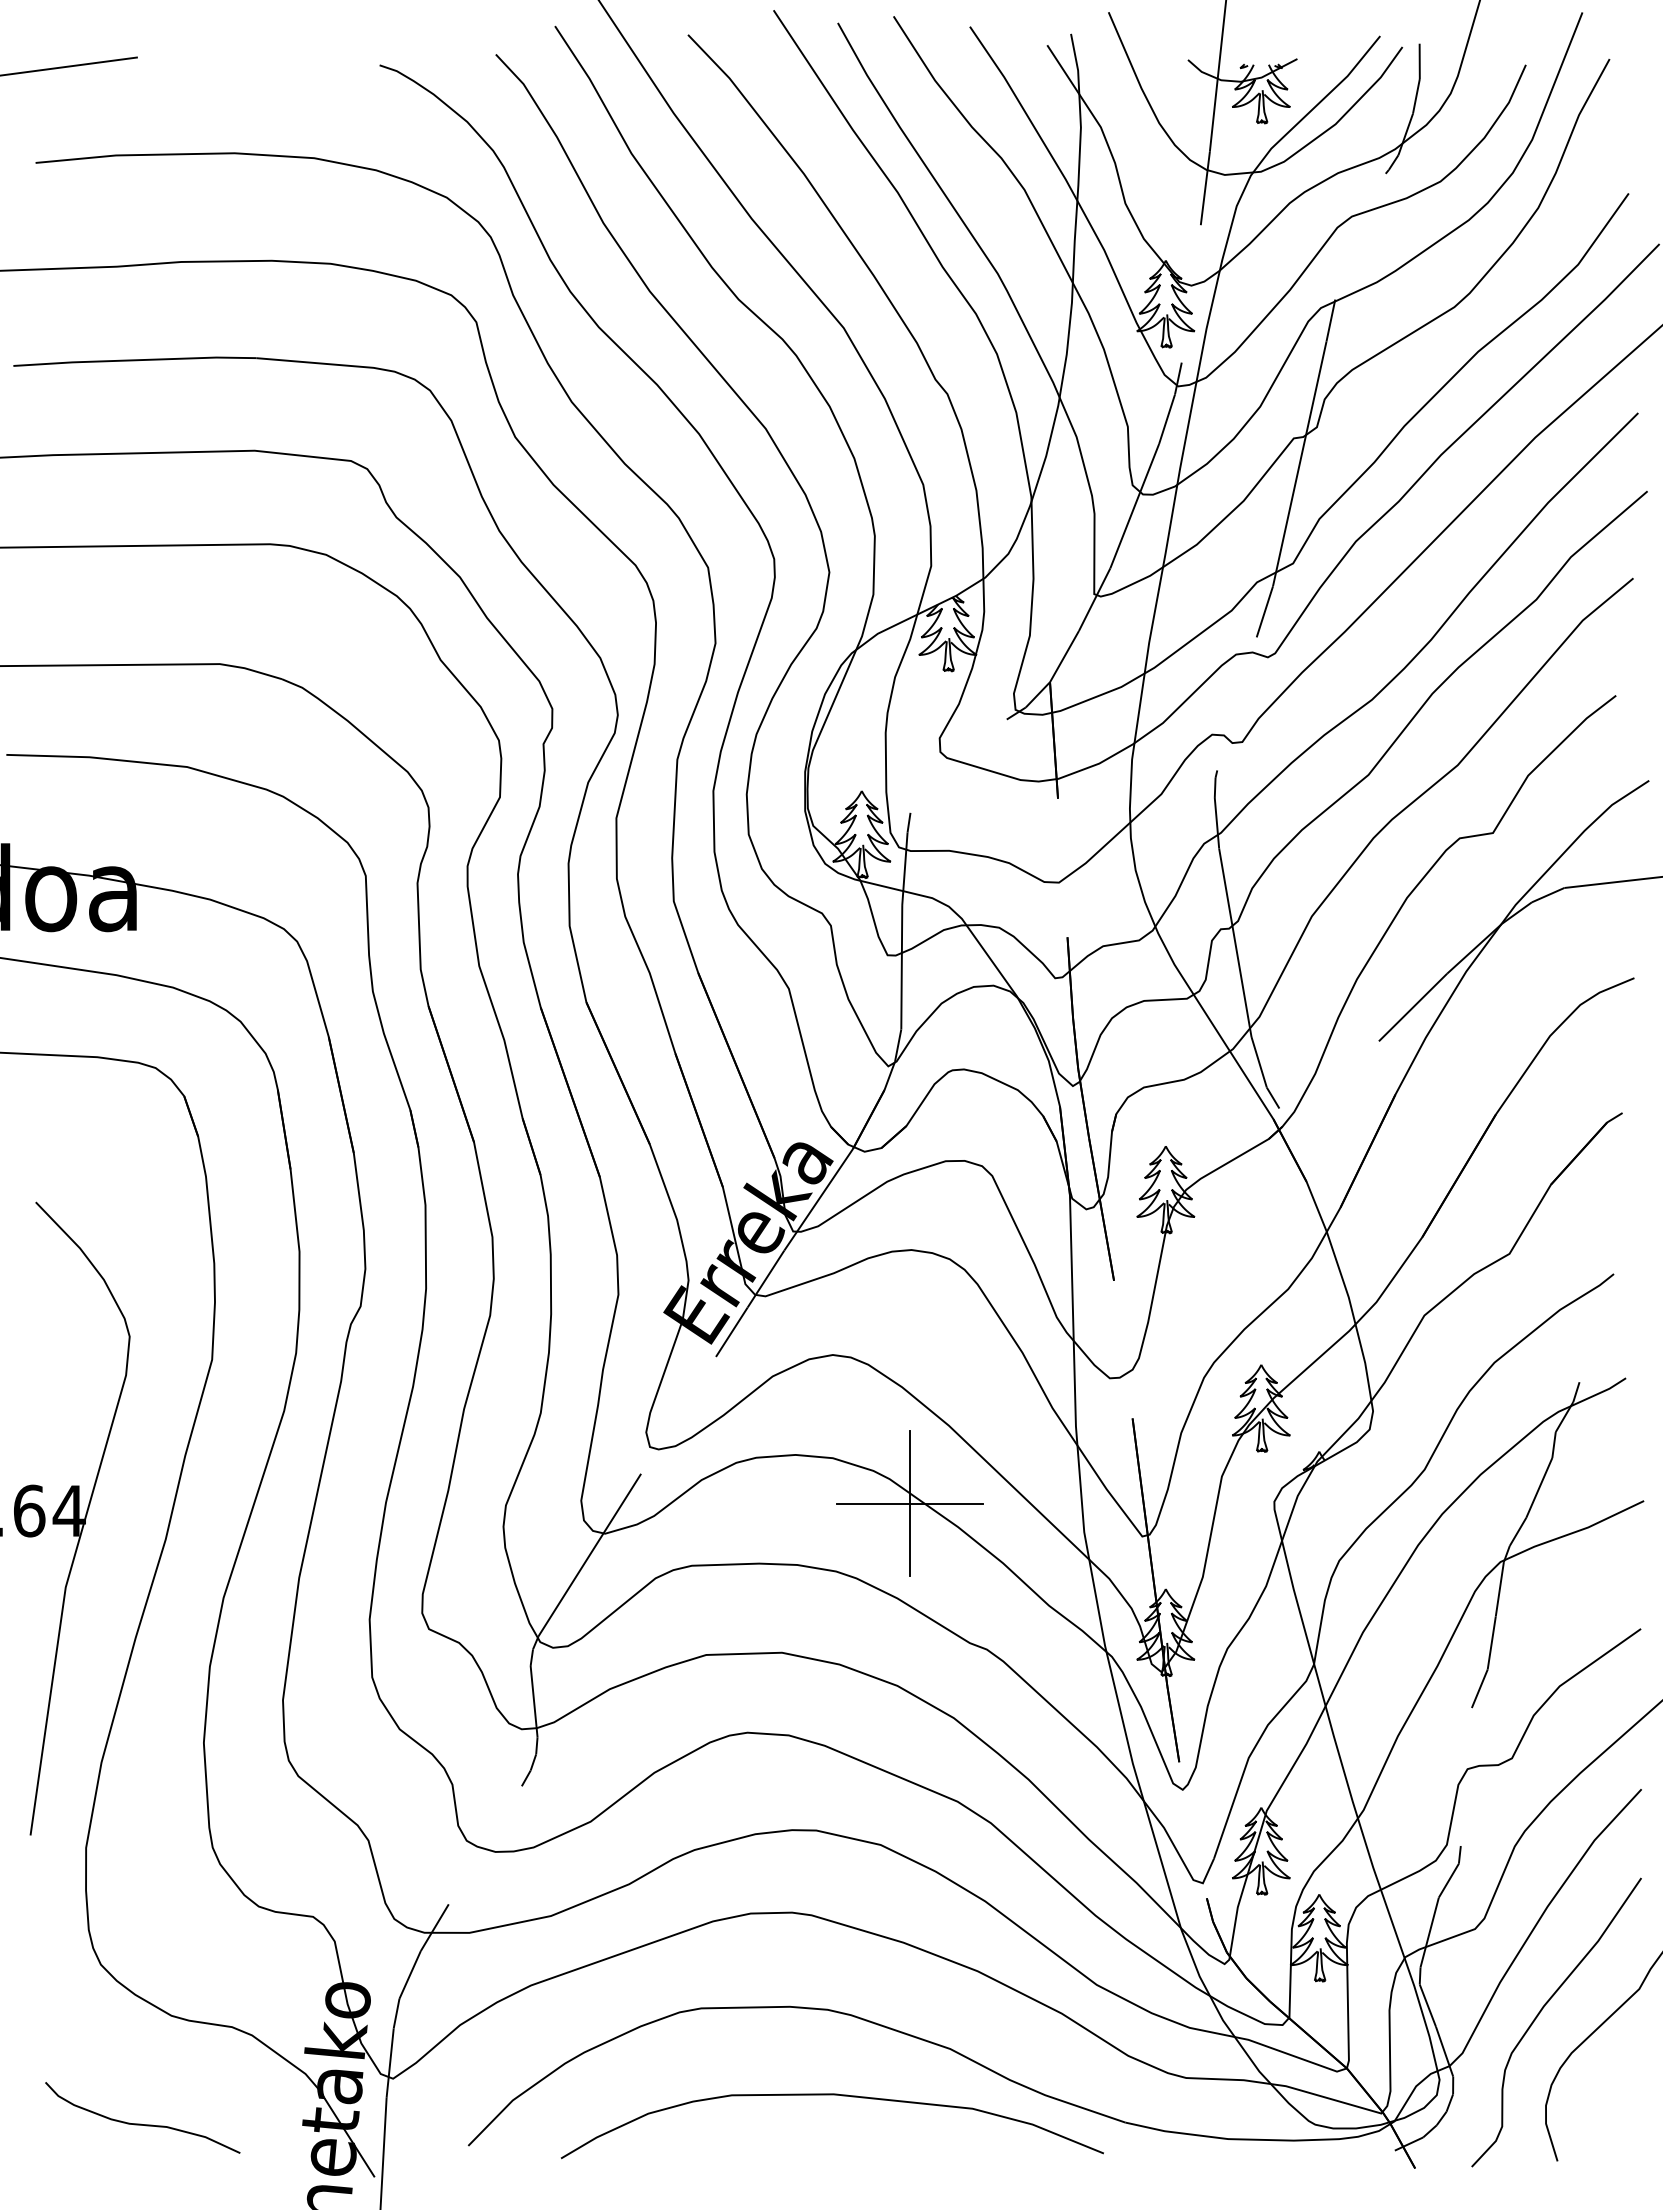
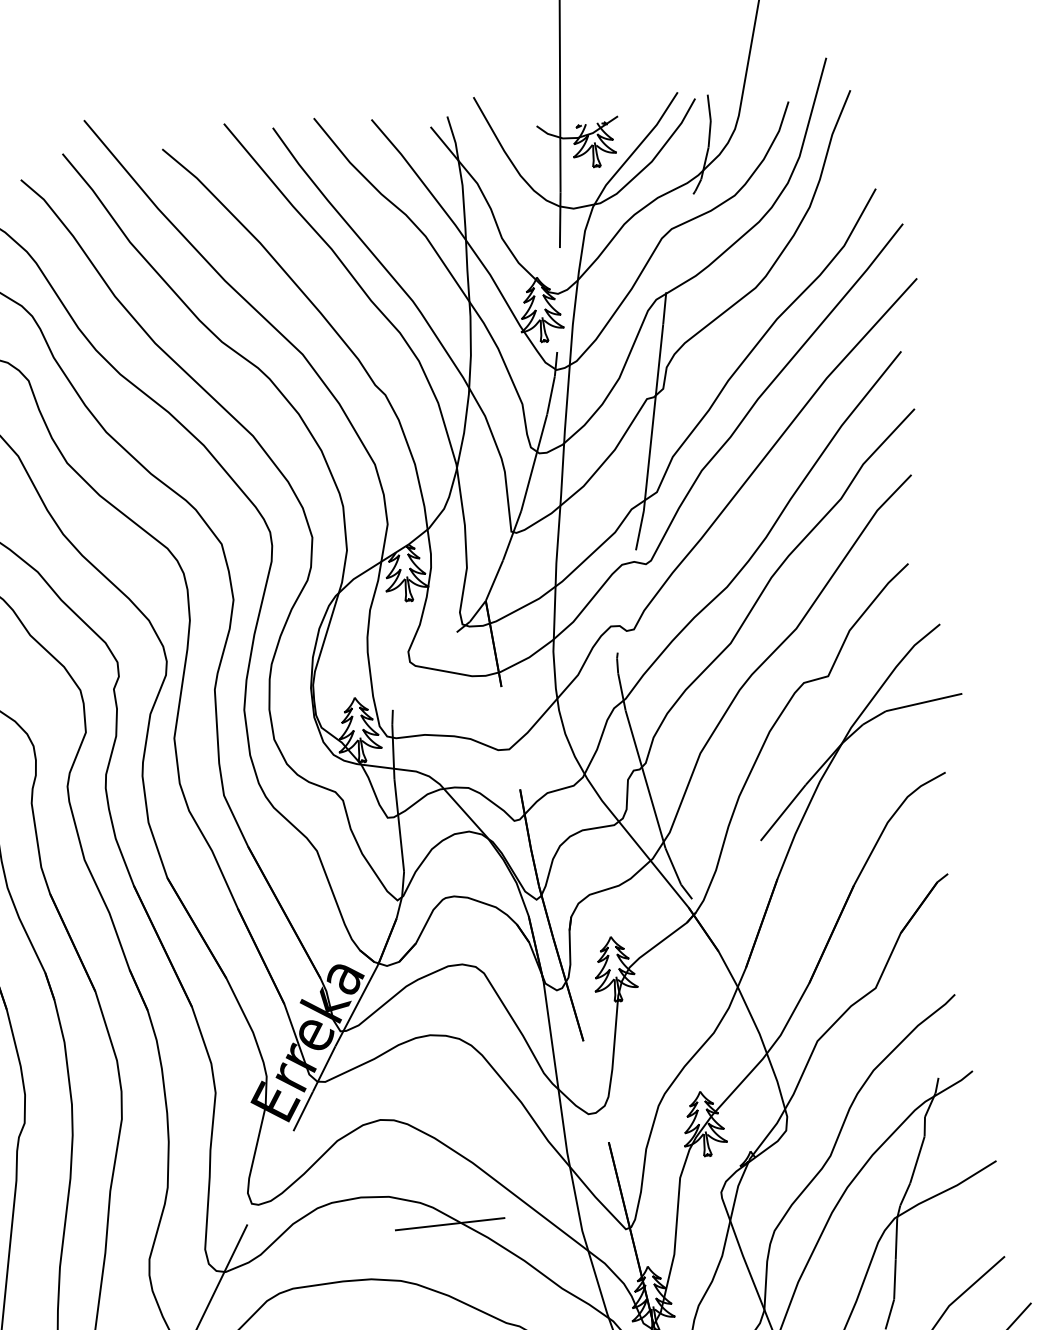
line: (909, 1503) -> (449, 1224), removed

